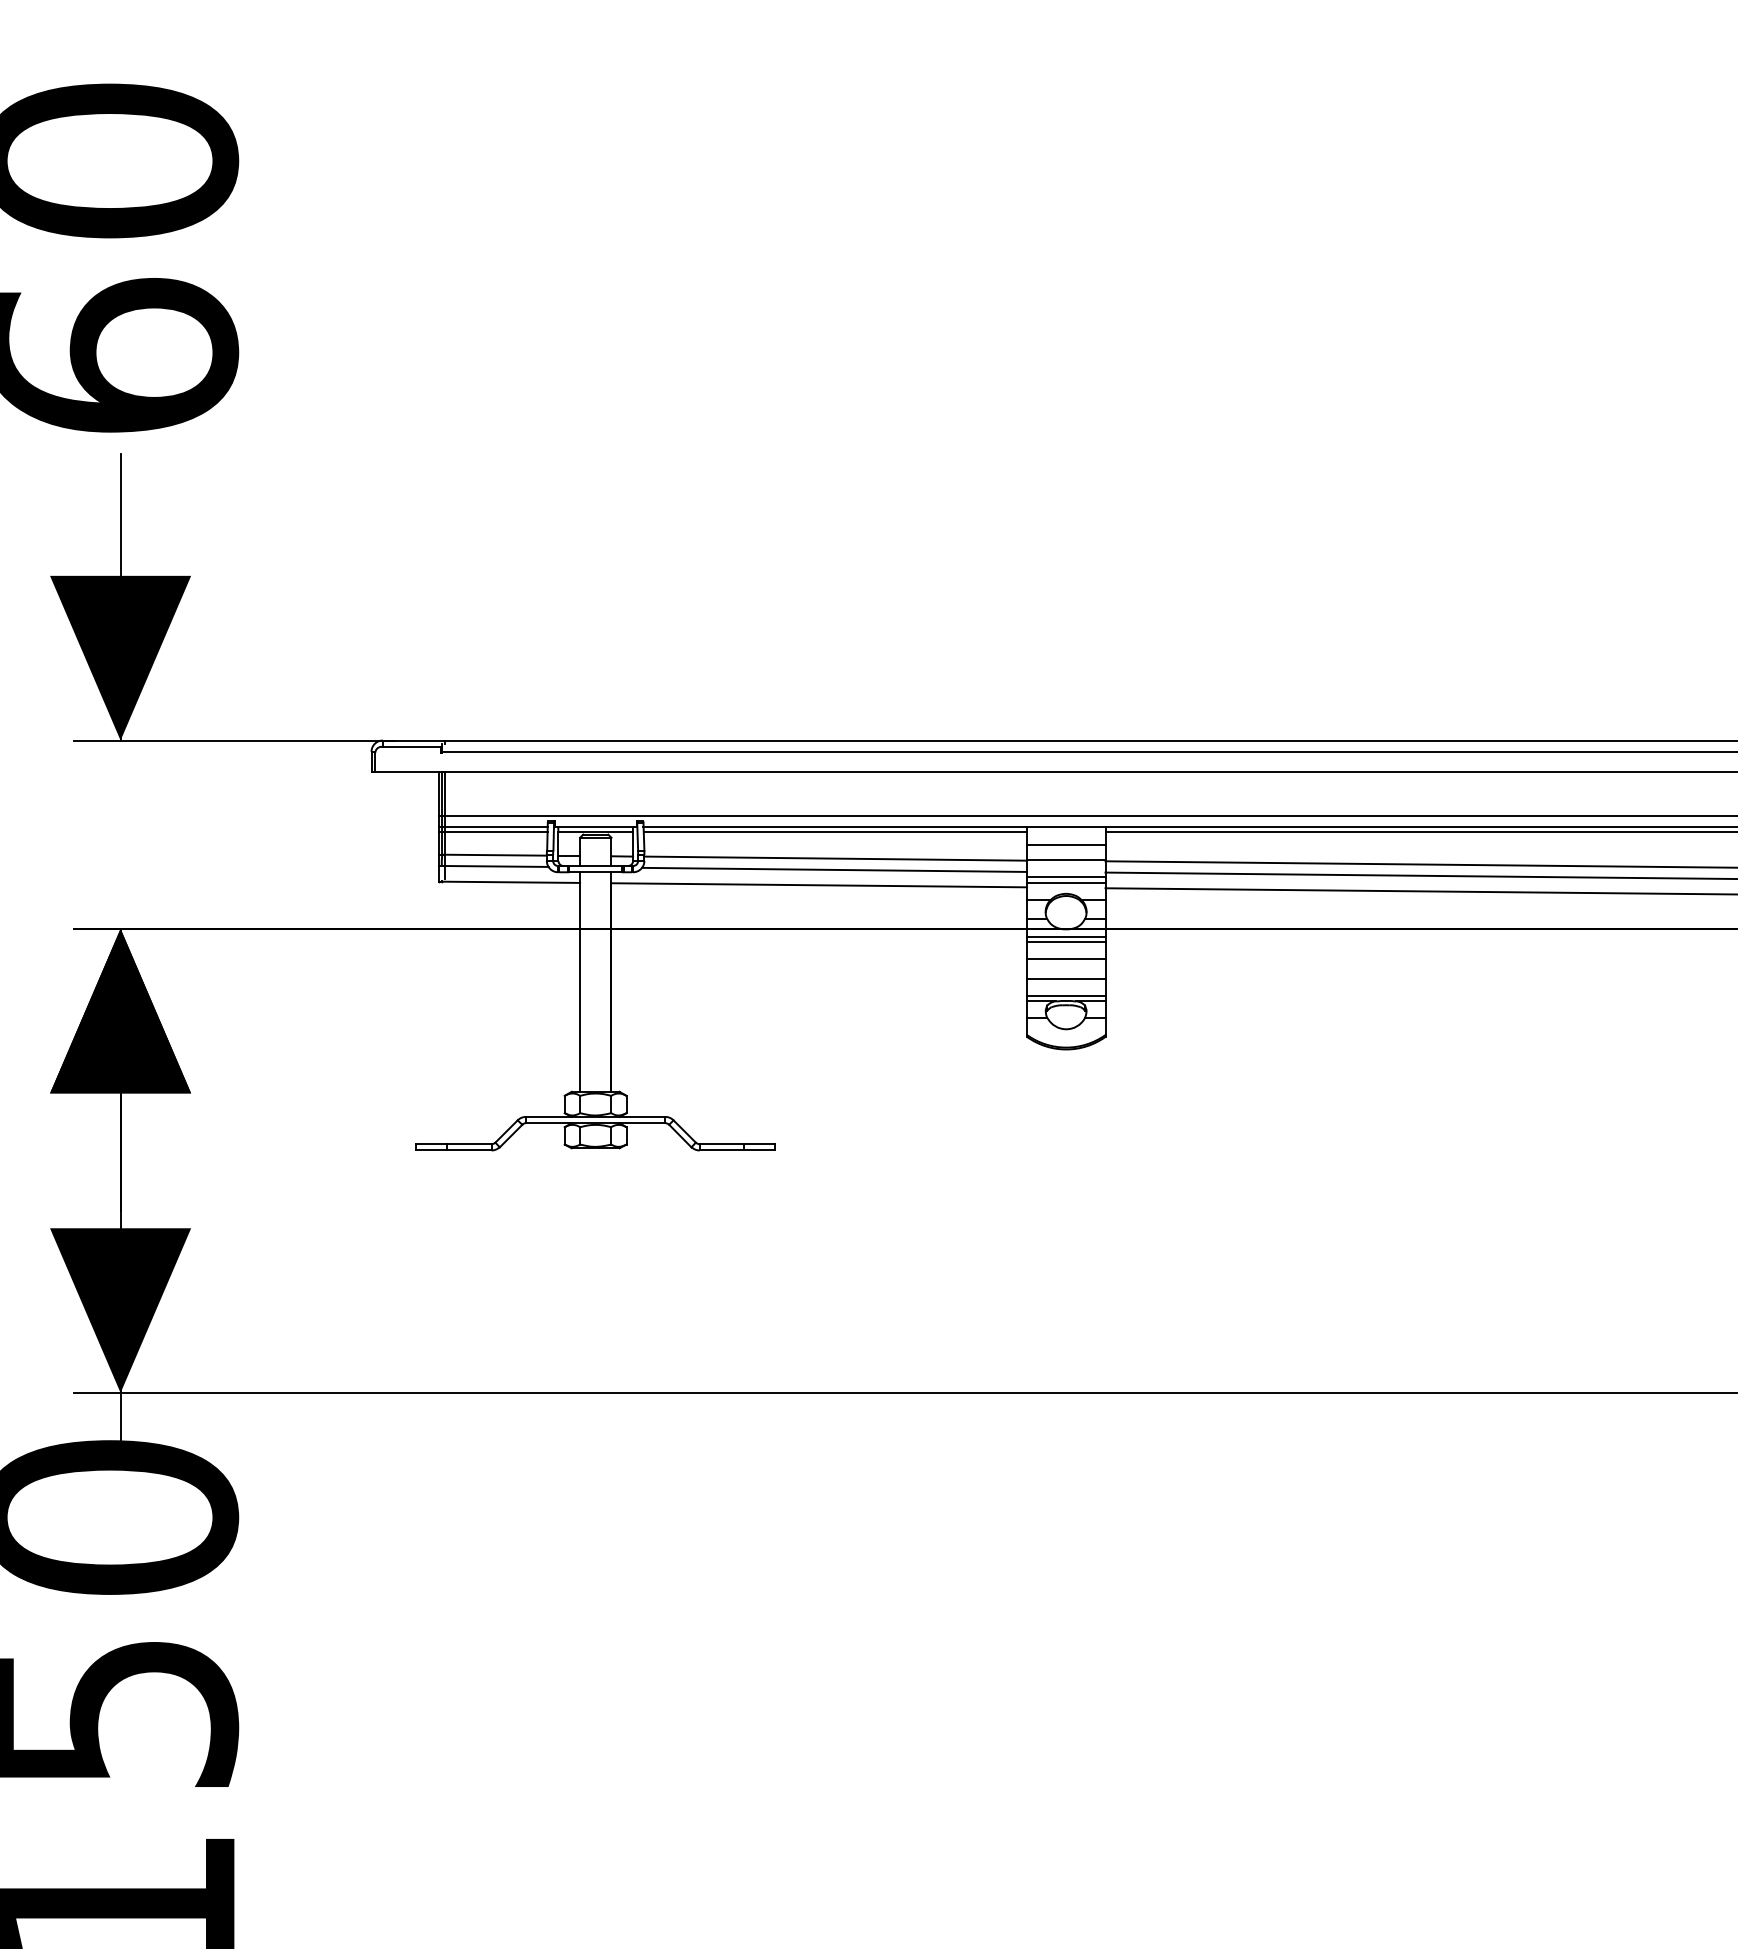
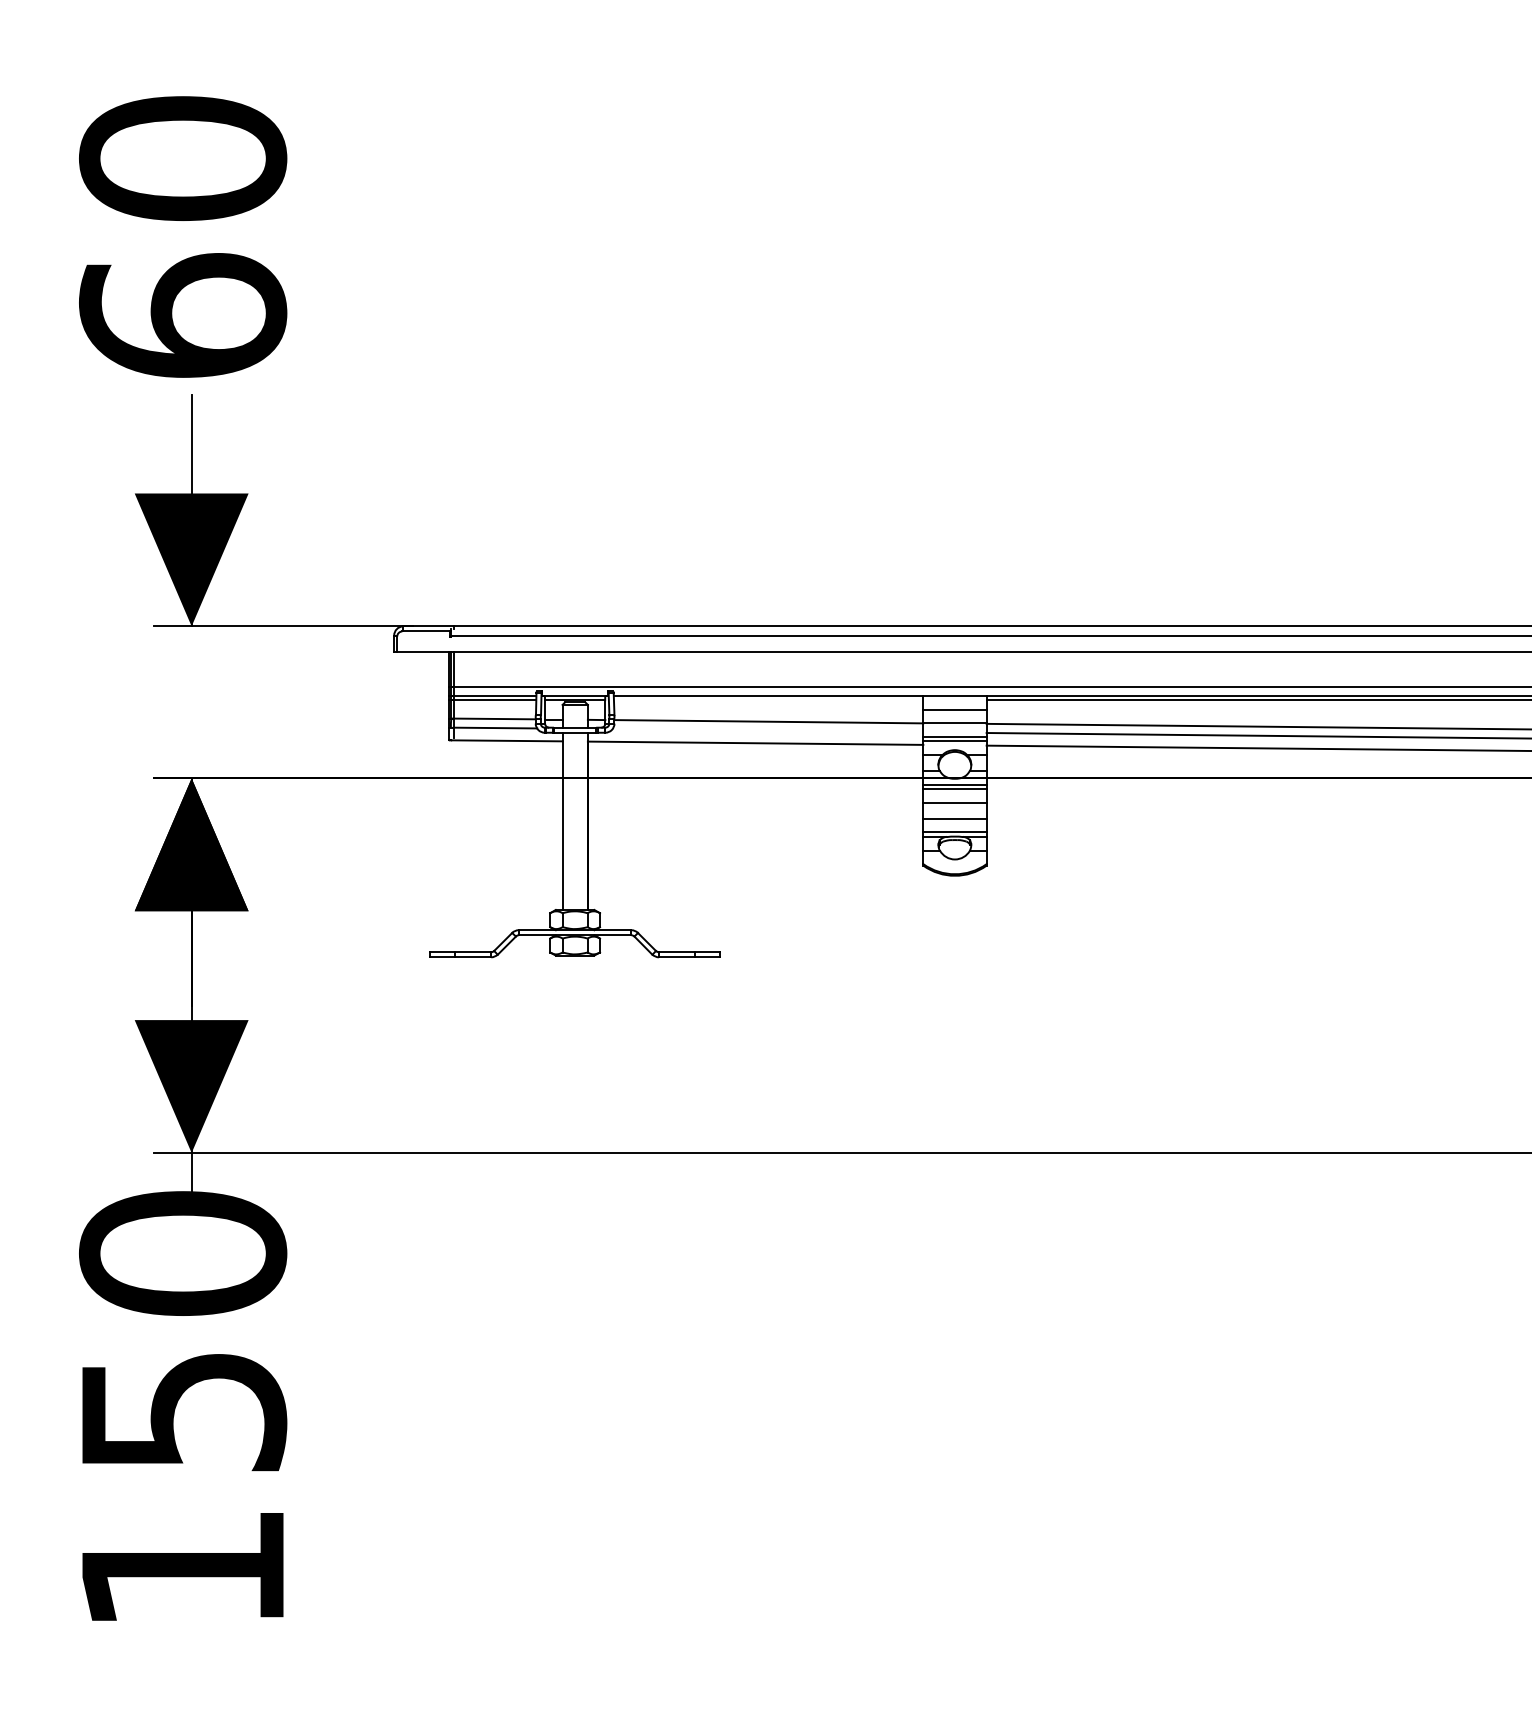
line: (835, 832) -> (768, 700), removed
line: (834, 869) -> (767, 730), removed

